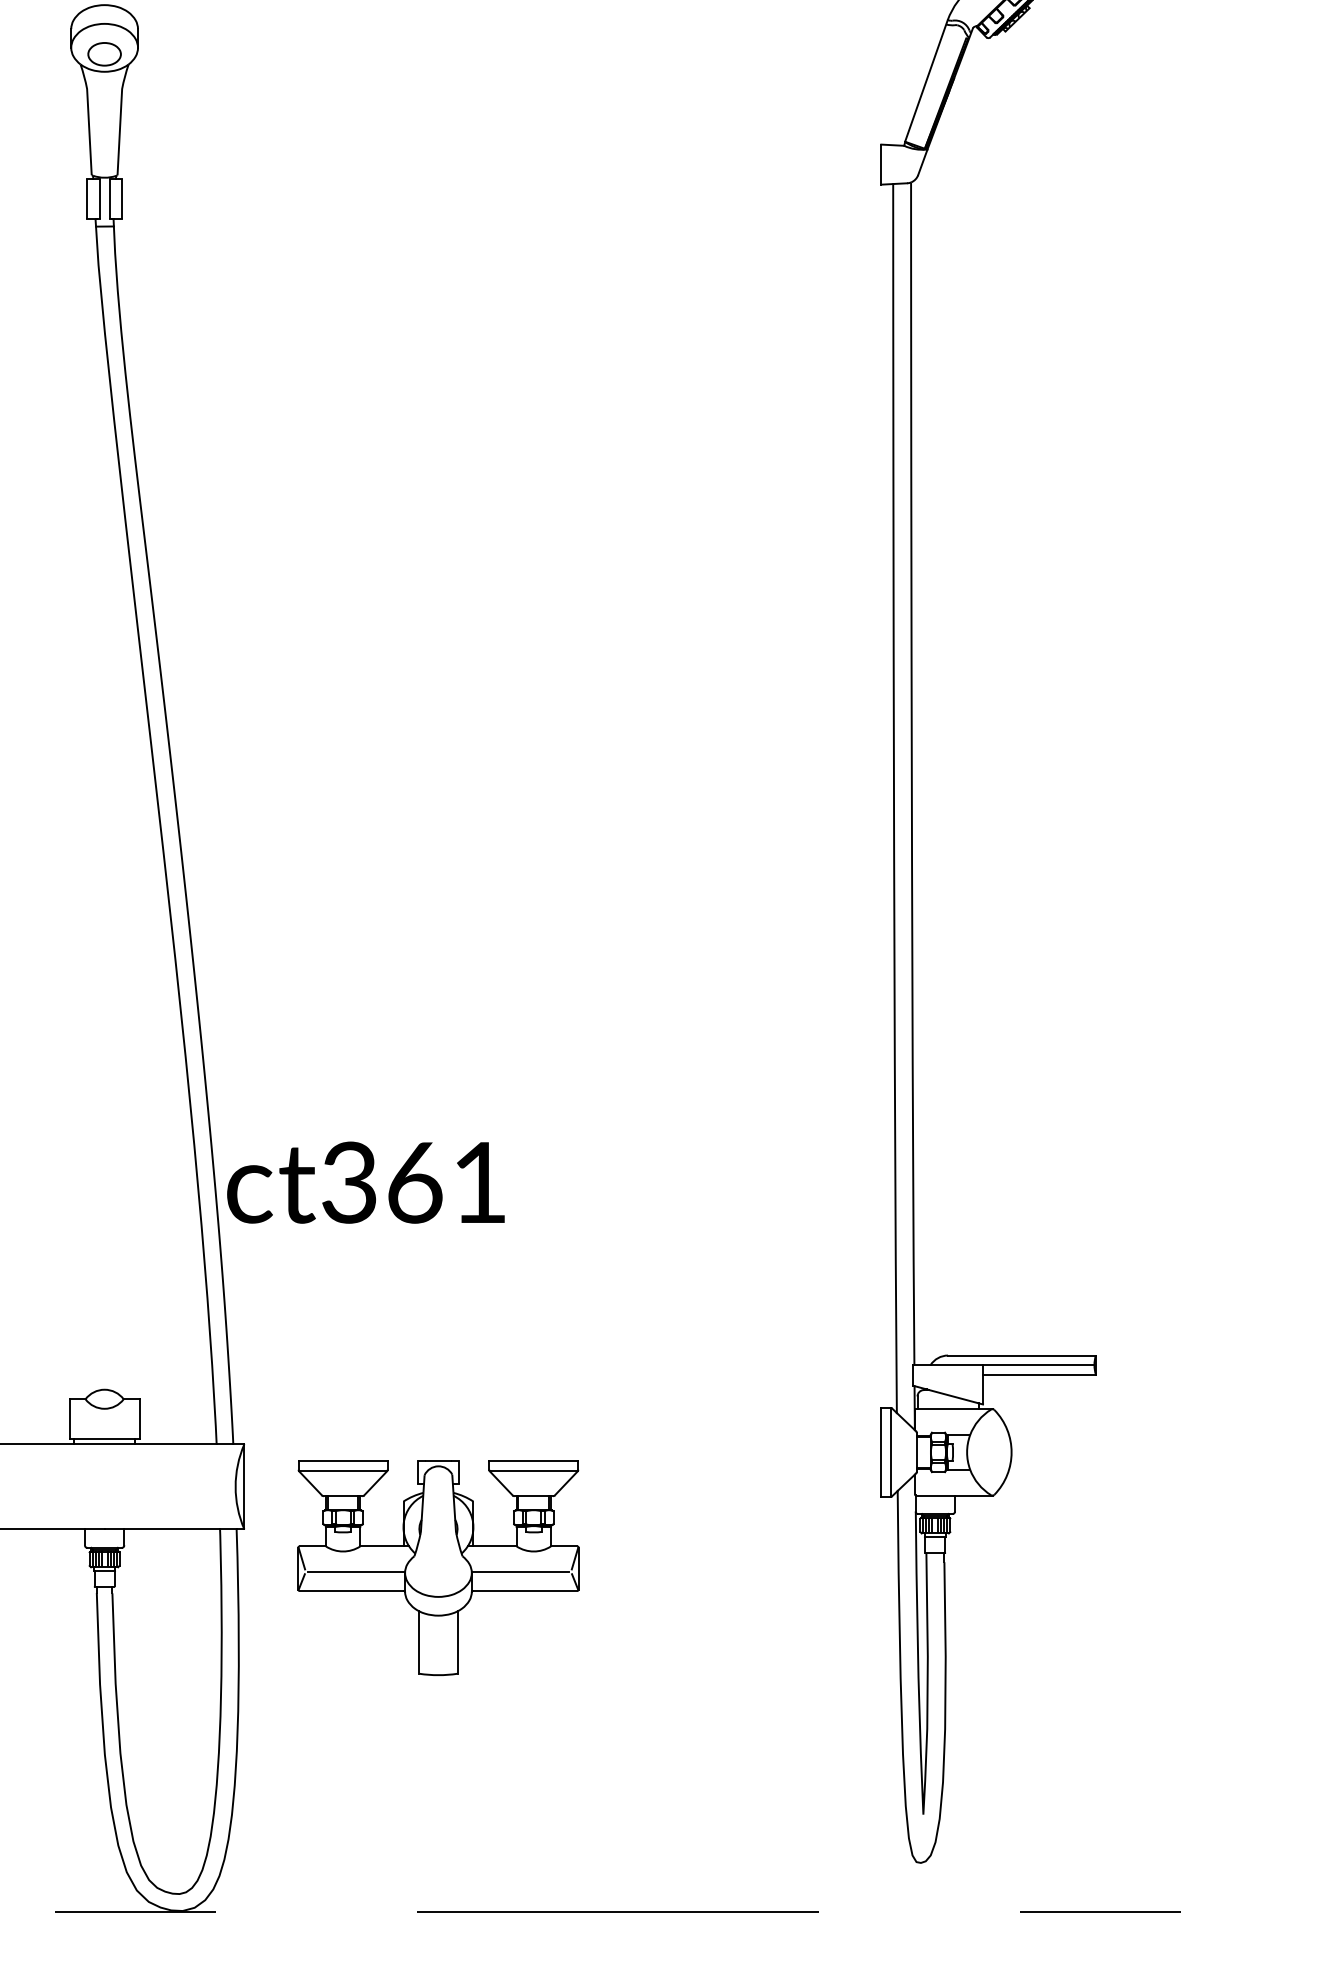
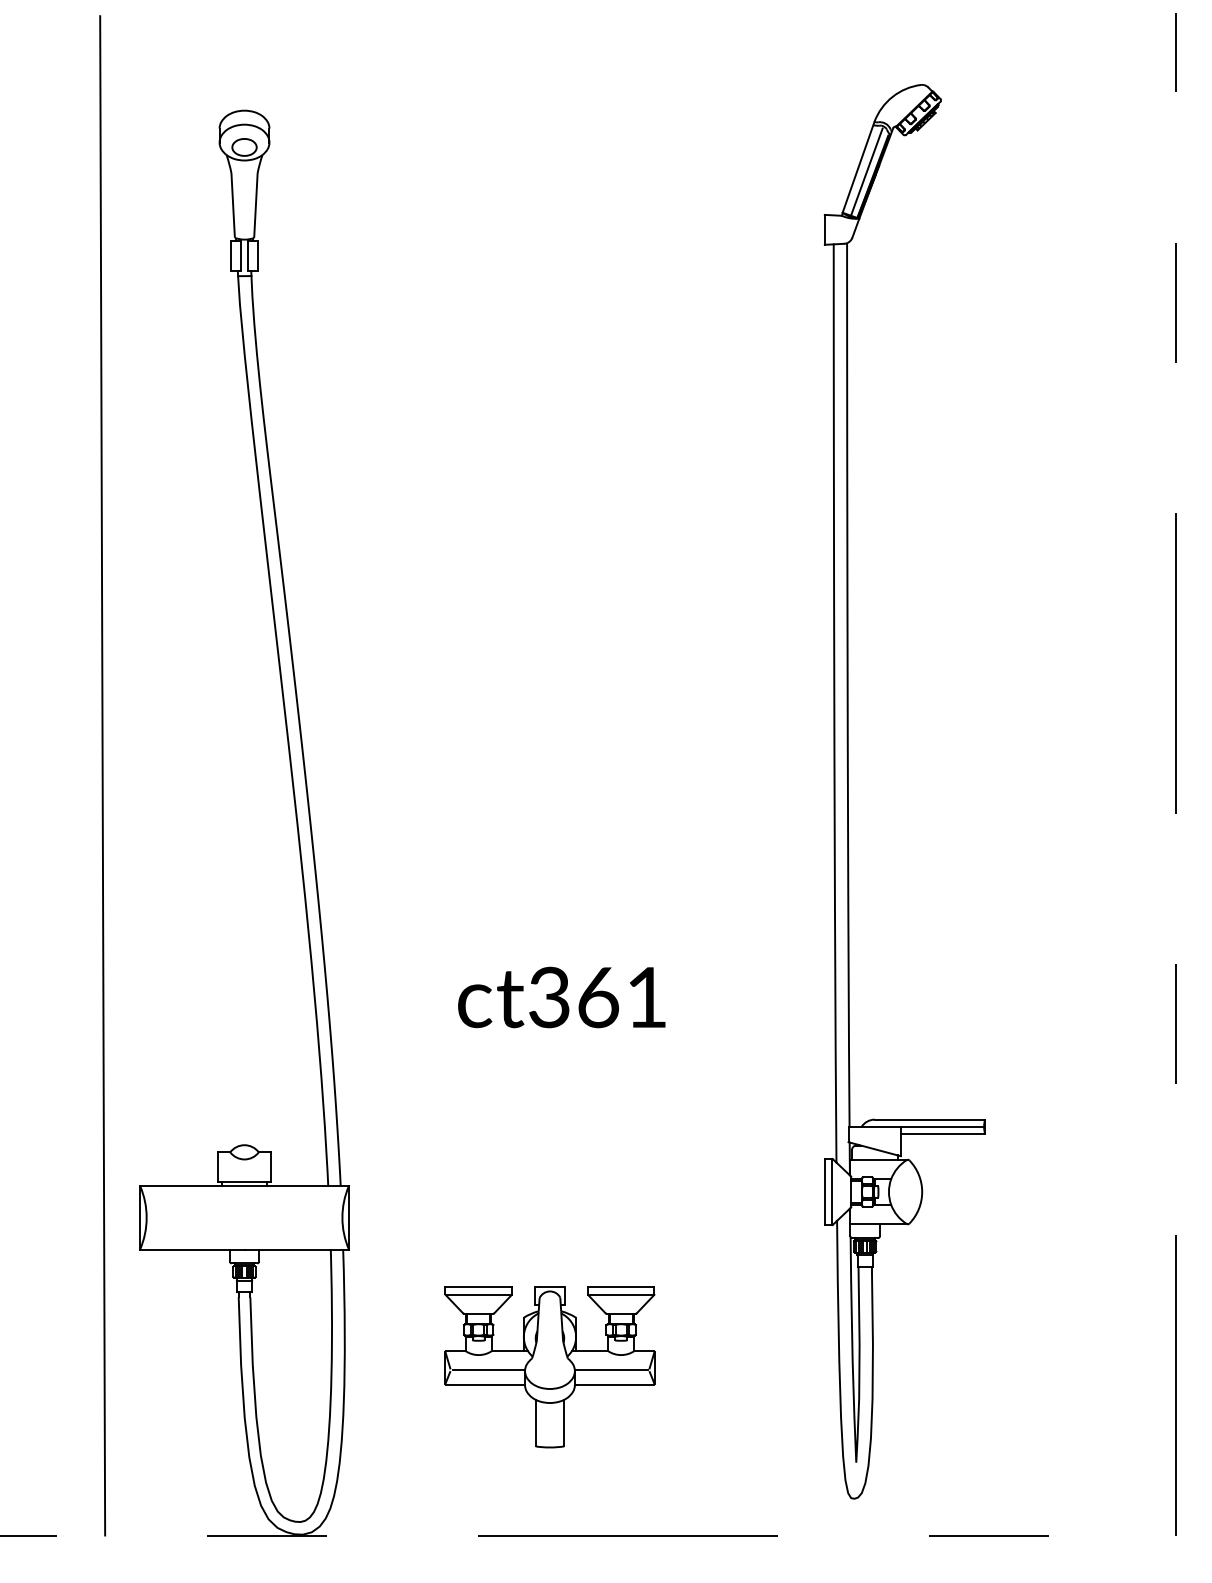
line: (937, 87) -> (866, 172), added
text: (365, 1182) -> (561, 997), moved
part: (437, 1568) -> (549, 1367), moved

